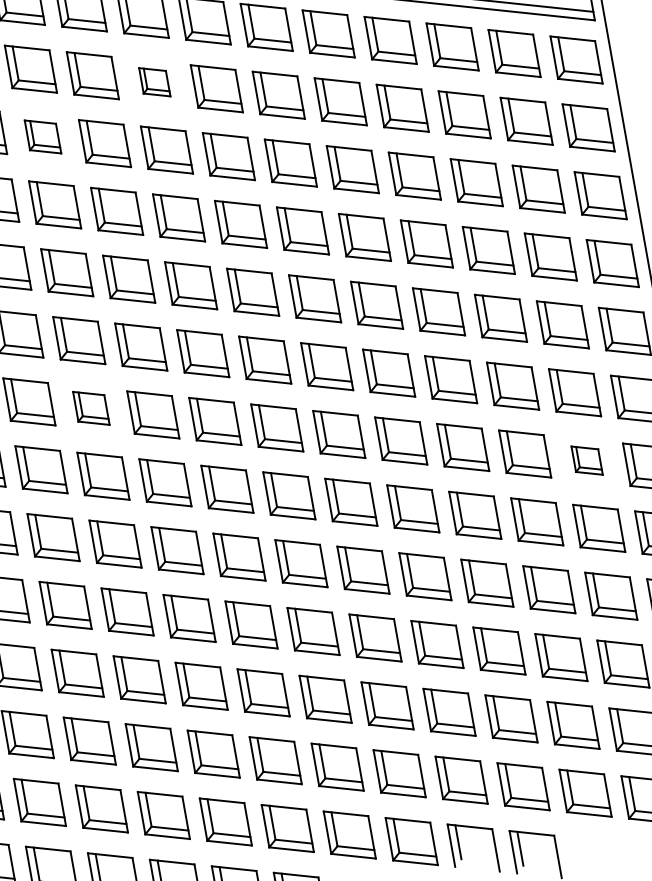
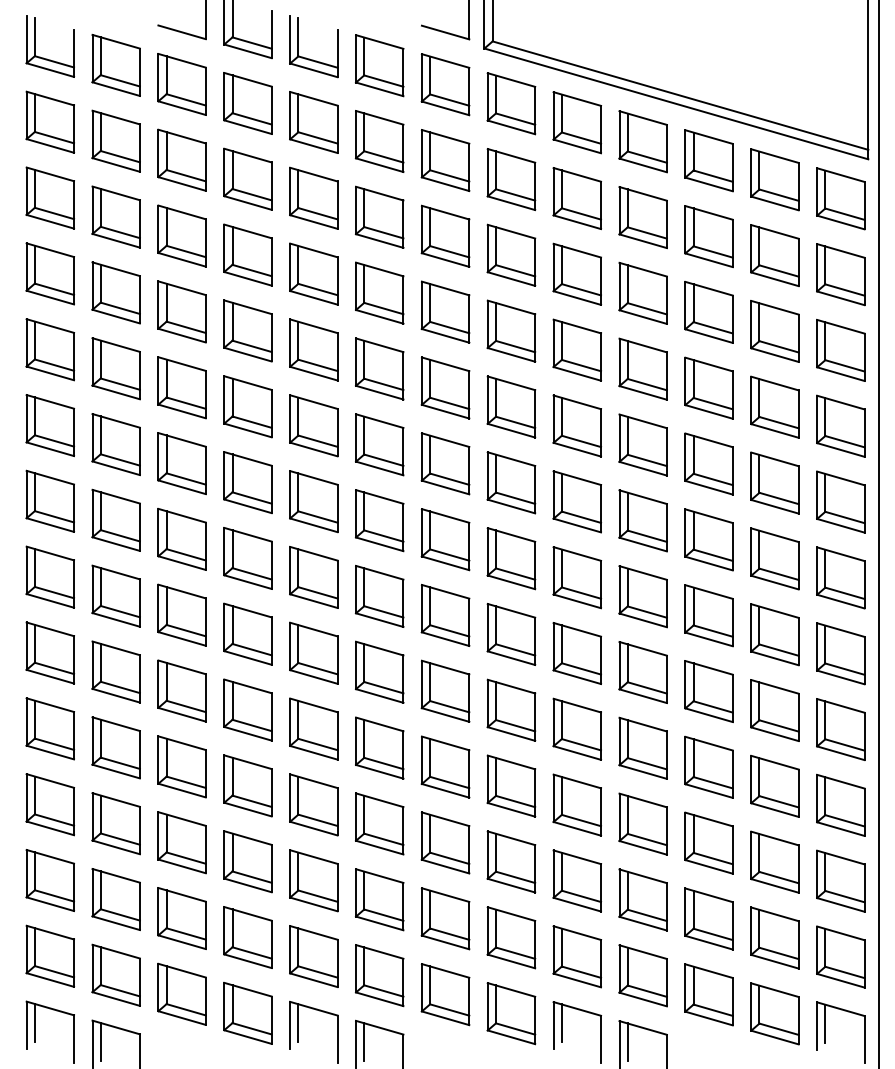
part: (154, 82) -> (379, 141), size x1.67
part: (42, 136) -> (247, 178), size x1.43
part: (90, 408) -> (247, 482), size x1.43
part: (586, 460) -> (774, 634), size x1.67

